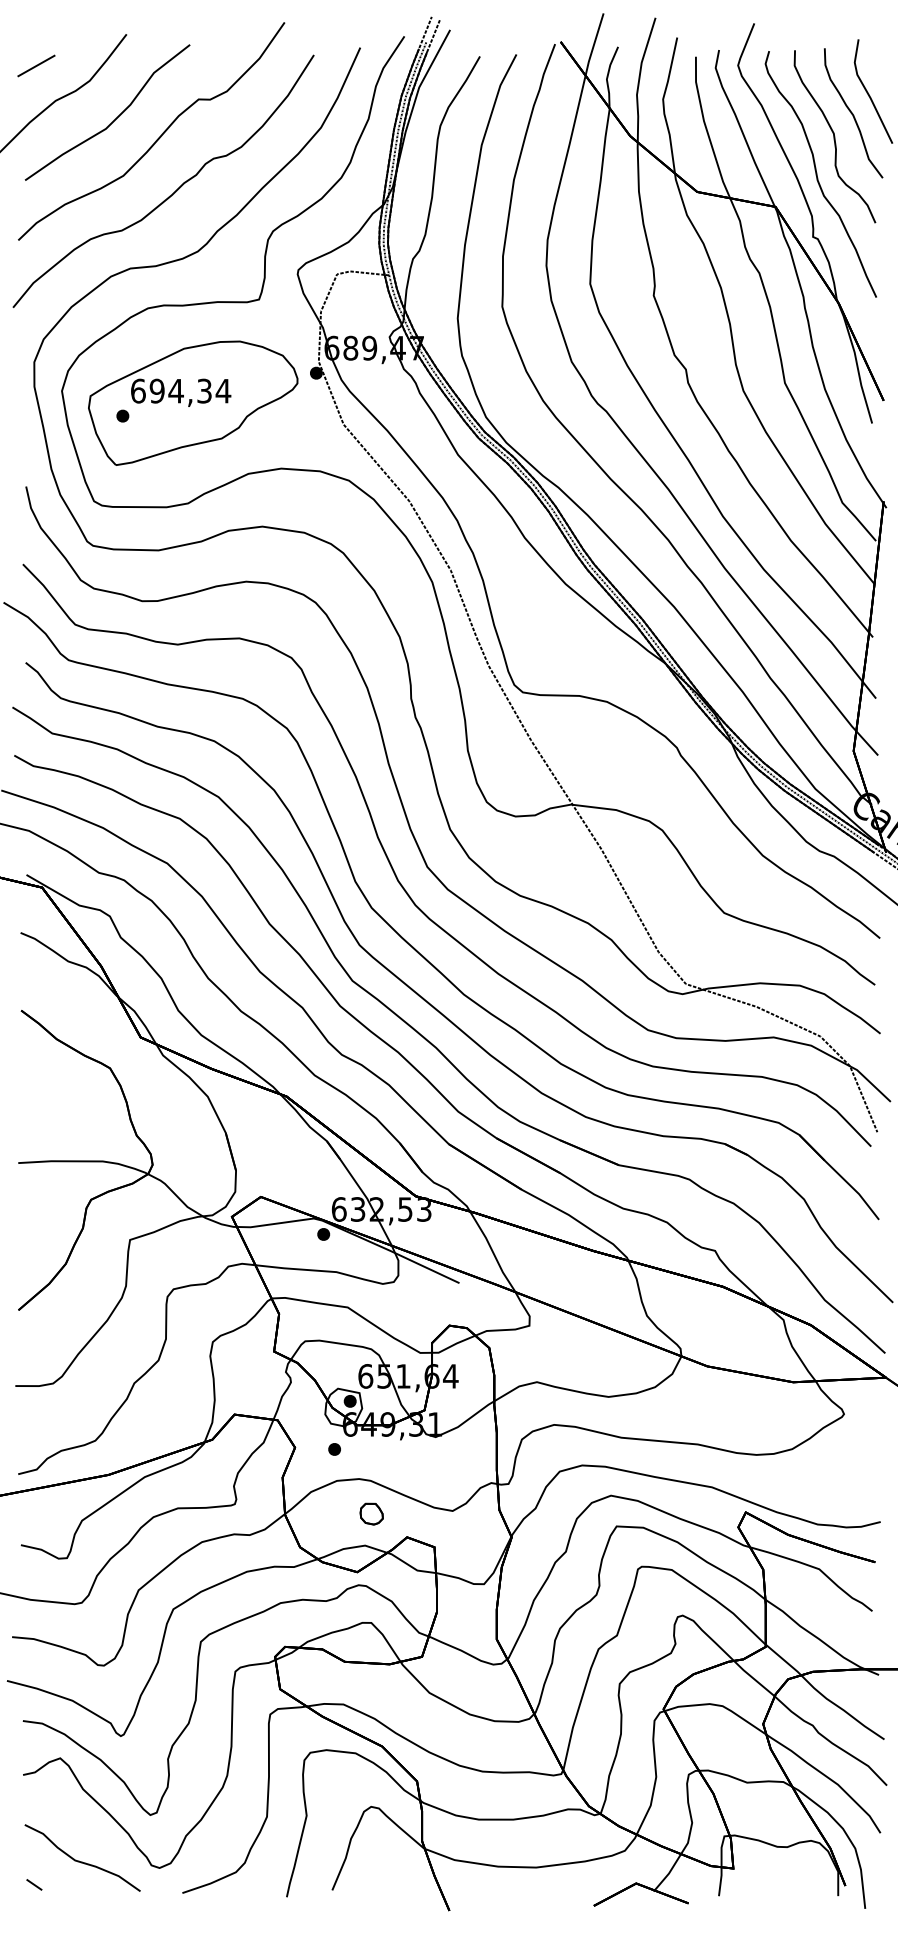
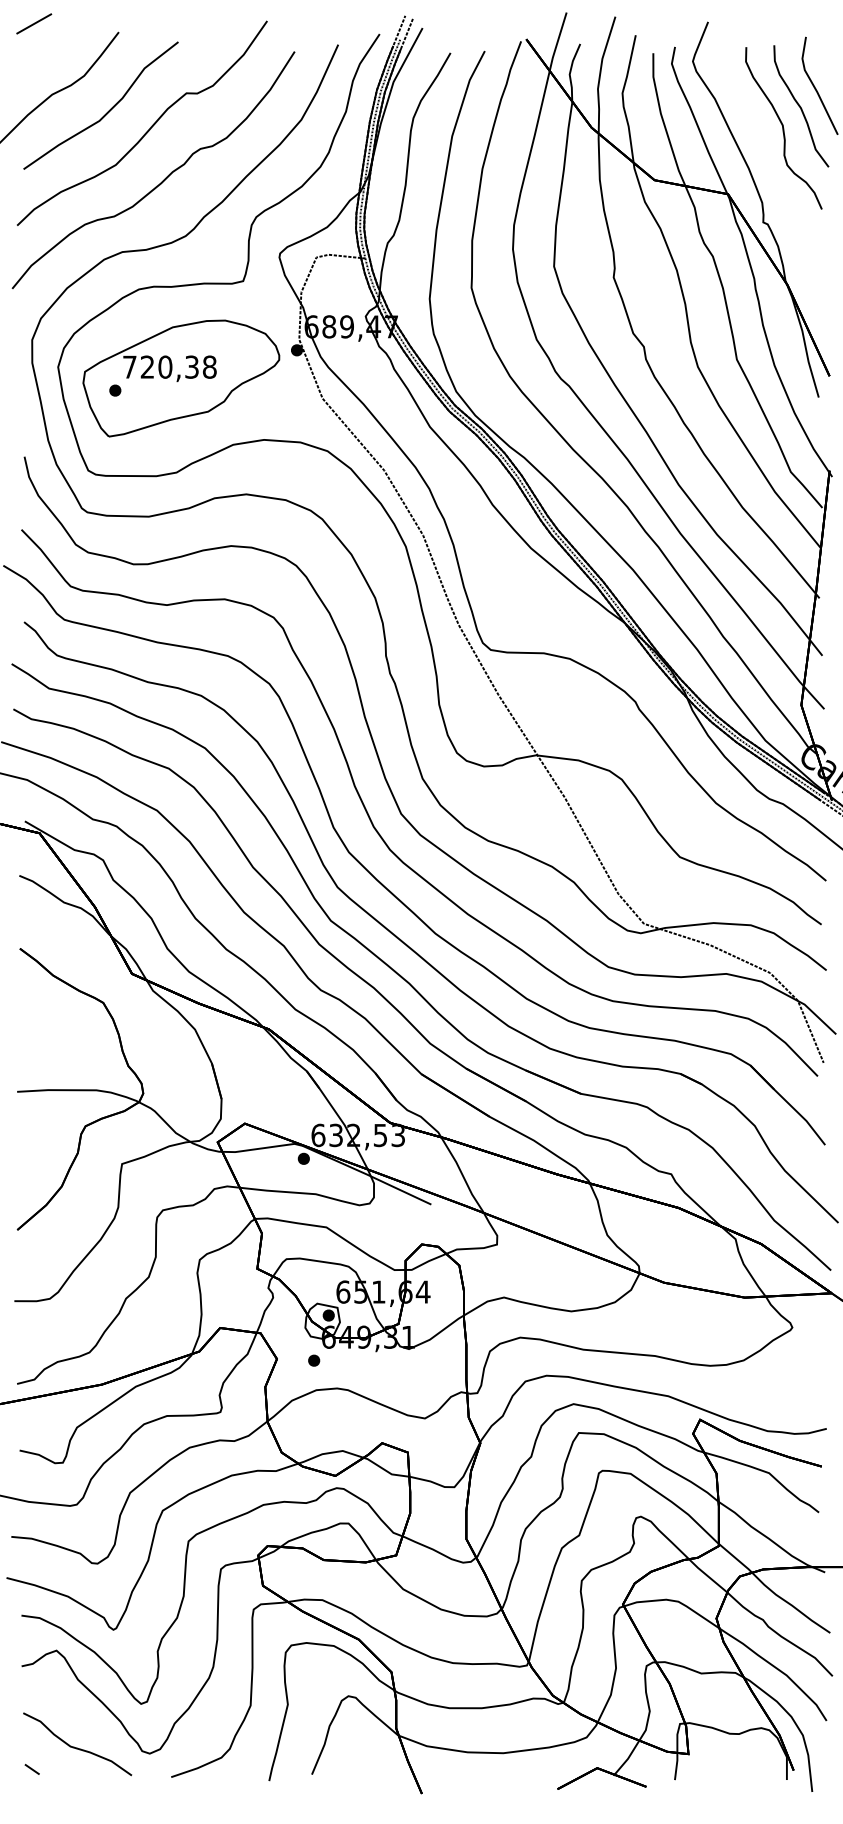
line: (36, 65) -> (34, 23), moved
curve: (817, 174) -> (767, 163), removed
text: (181, 390) -> (170, 366), 694,34 -> 720,38
part: (371, 1514) -> (348, 1421), removed

